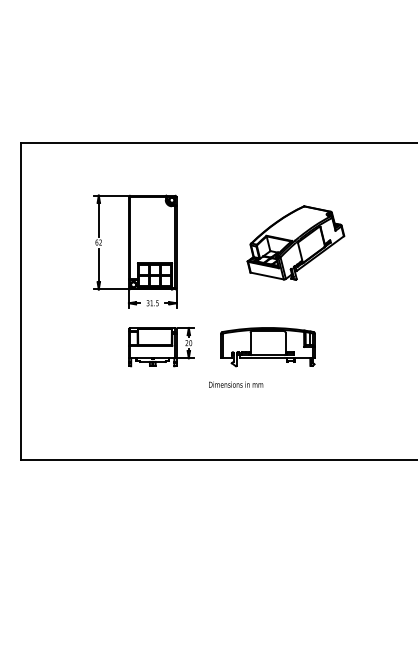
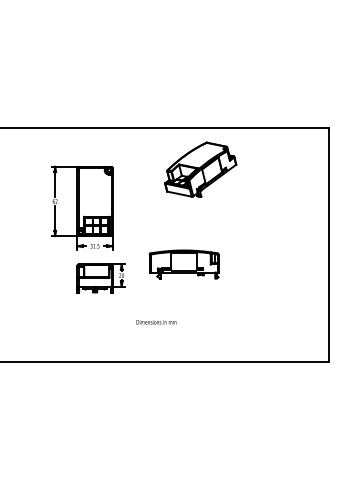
part: (295, 242) -> (200, 169), moved
part: (267, 346) -> (183, 264), moved
text: (236, 384) -> (156, 322), moved

